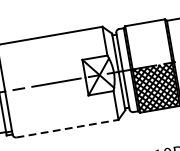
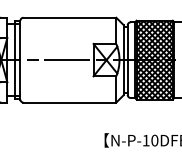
hatch: (148, 44) -> (154, 40), added
line: (68, 128) -> (70, 102), dashed -> solid

